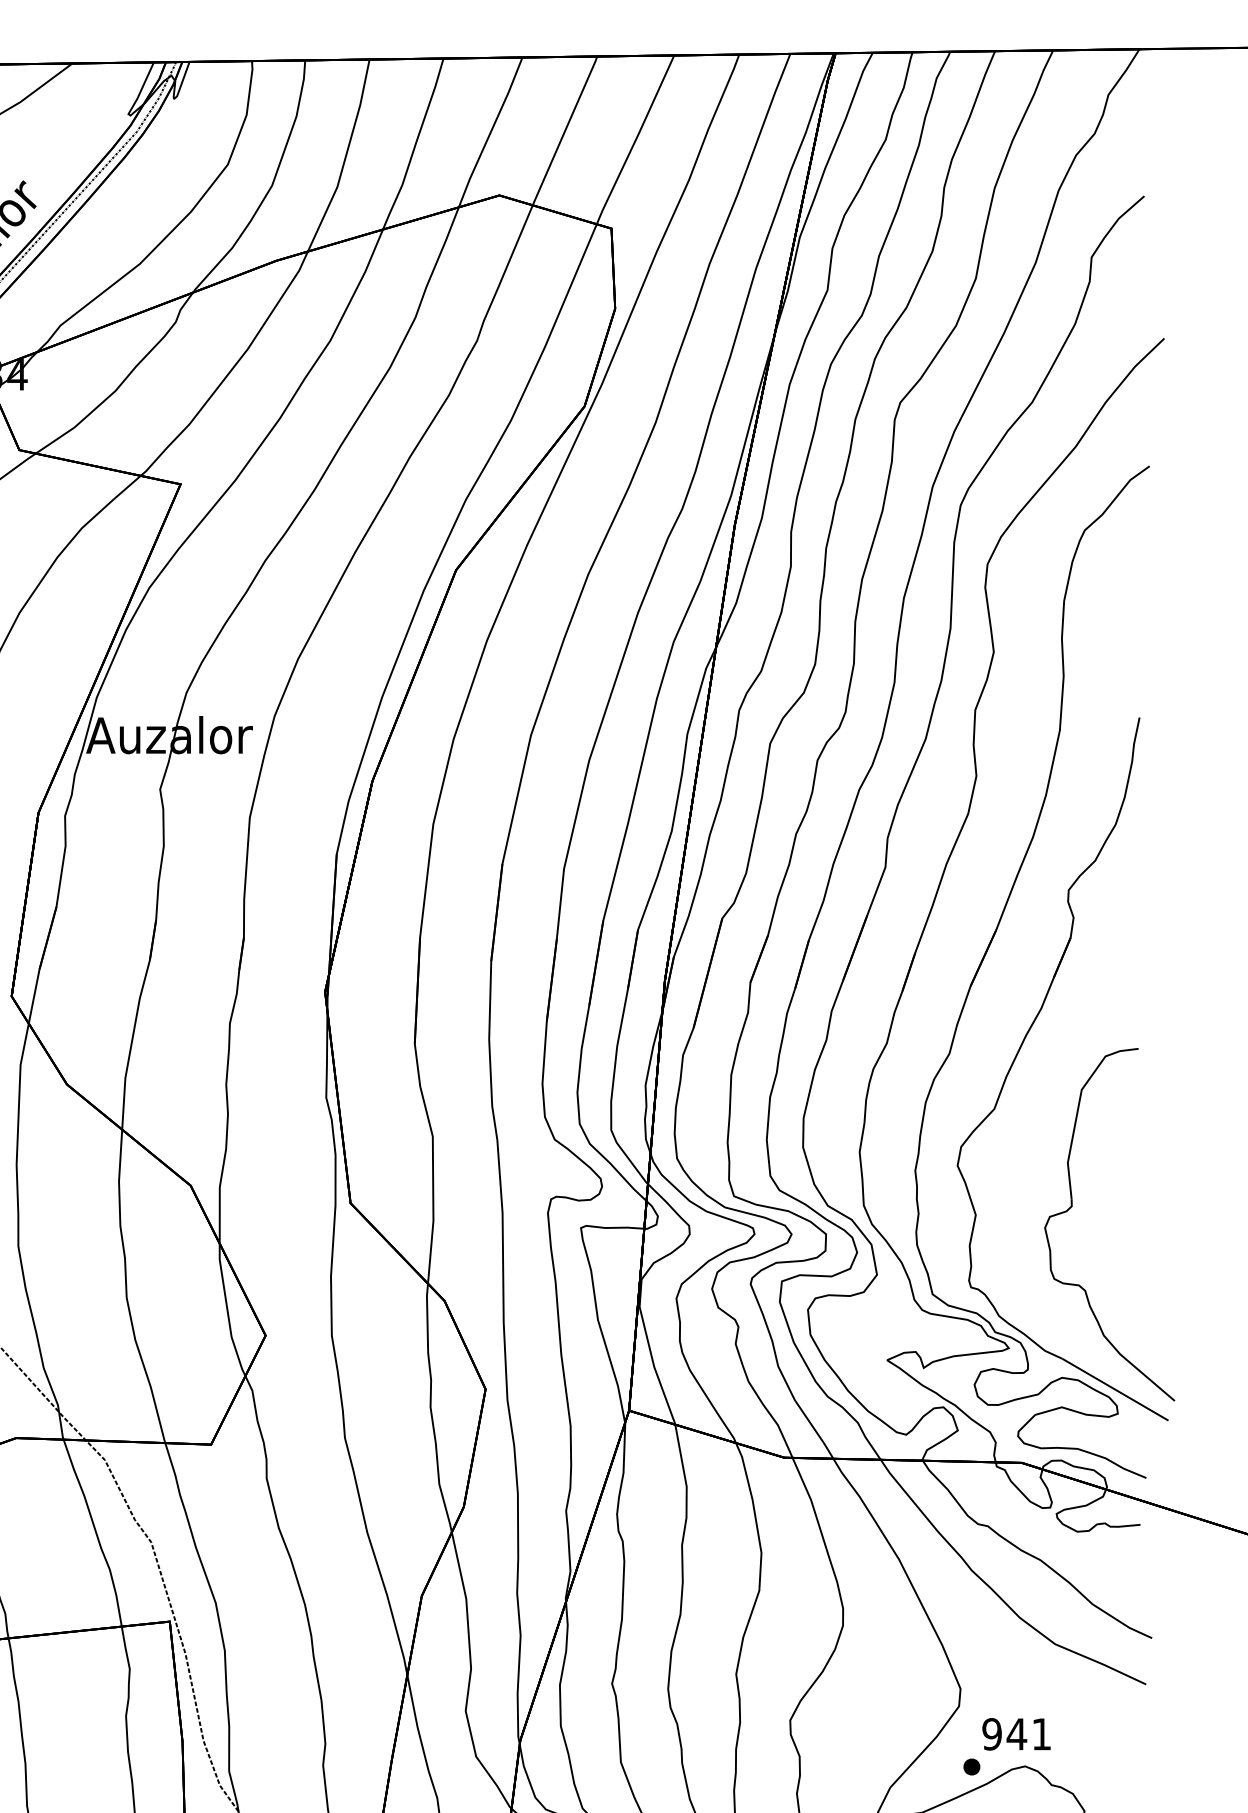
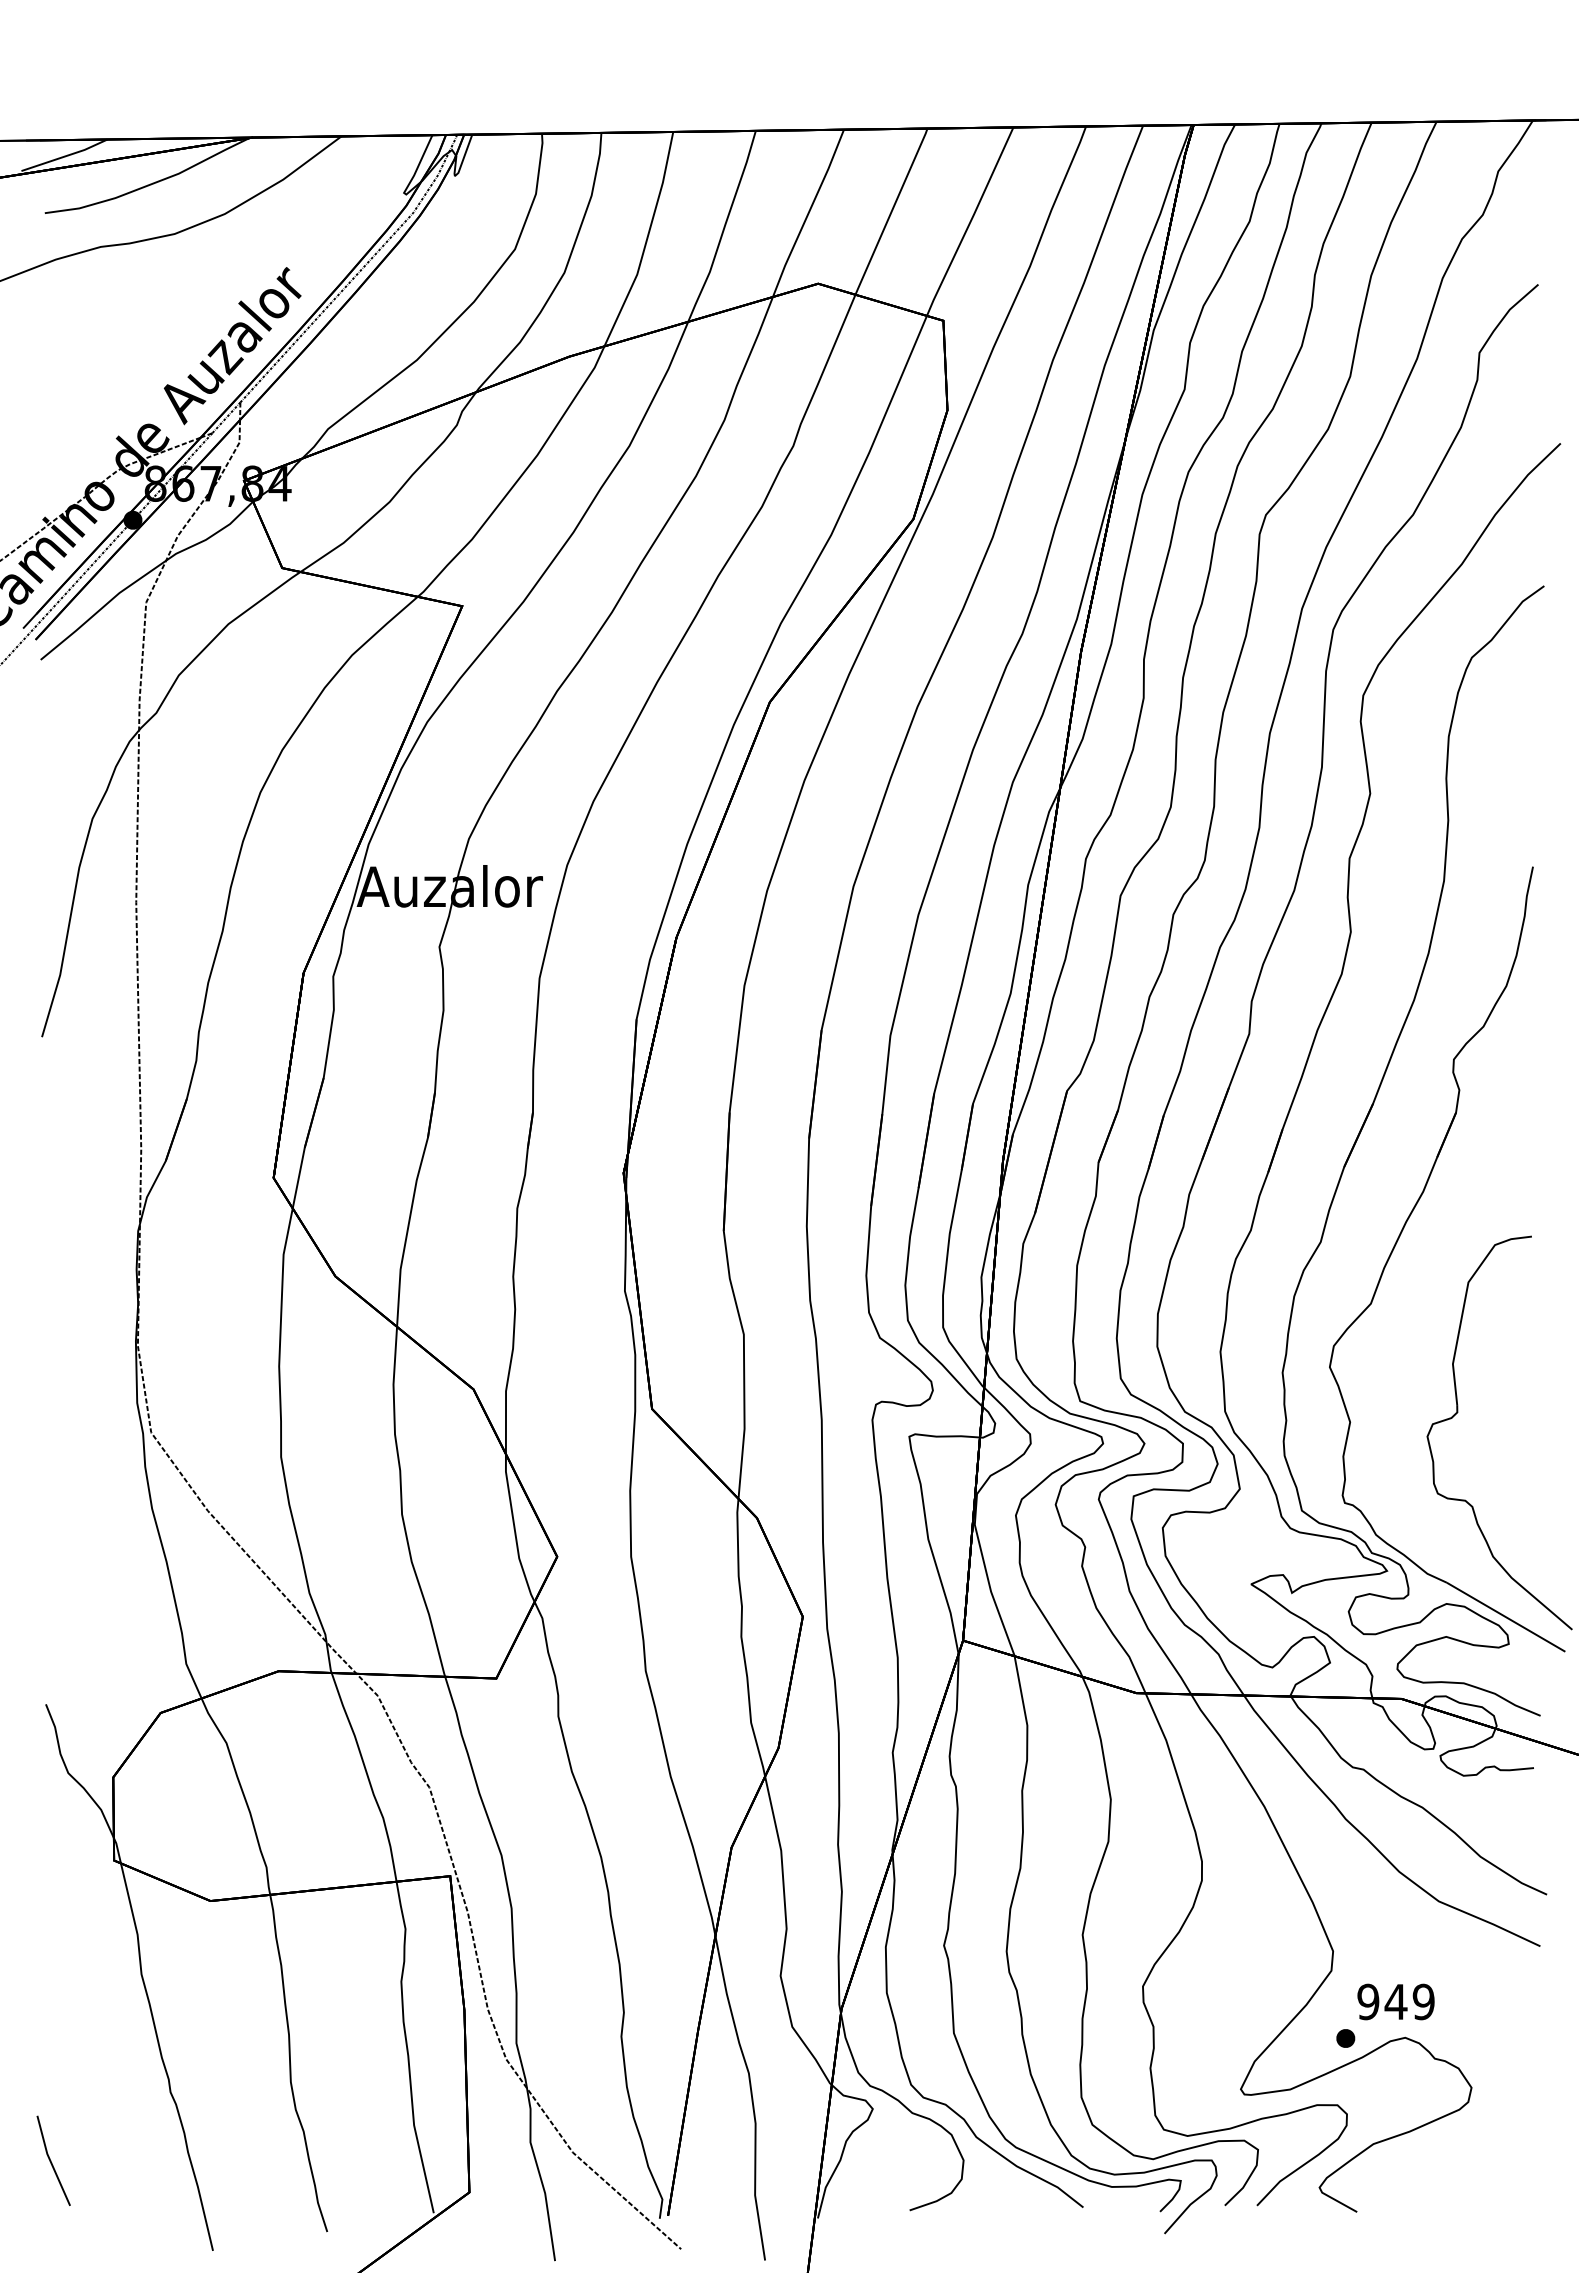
text: (1041, 1733) -> (1423, 2001), 941 -> 949

